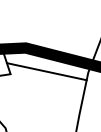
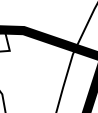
line: (46, 70) -> (39, 50), removed

